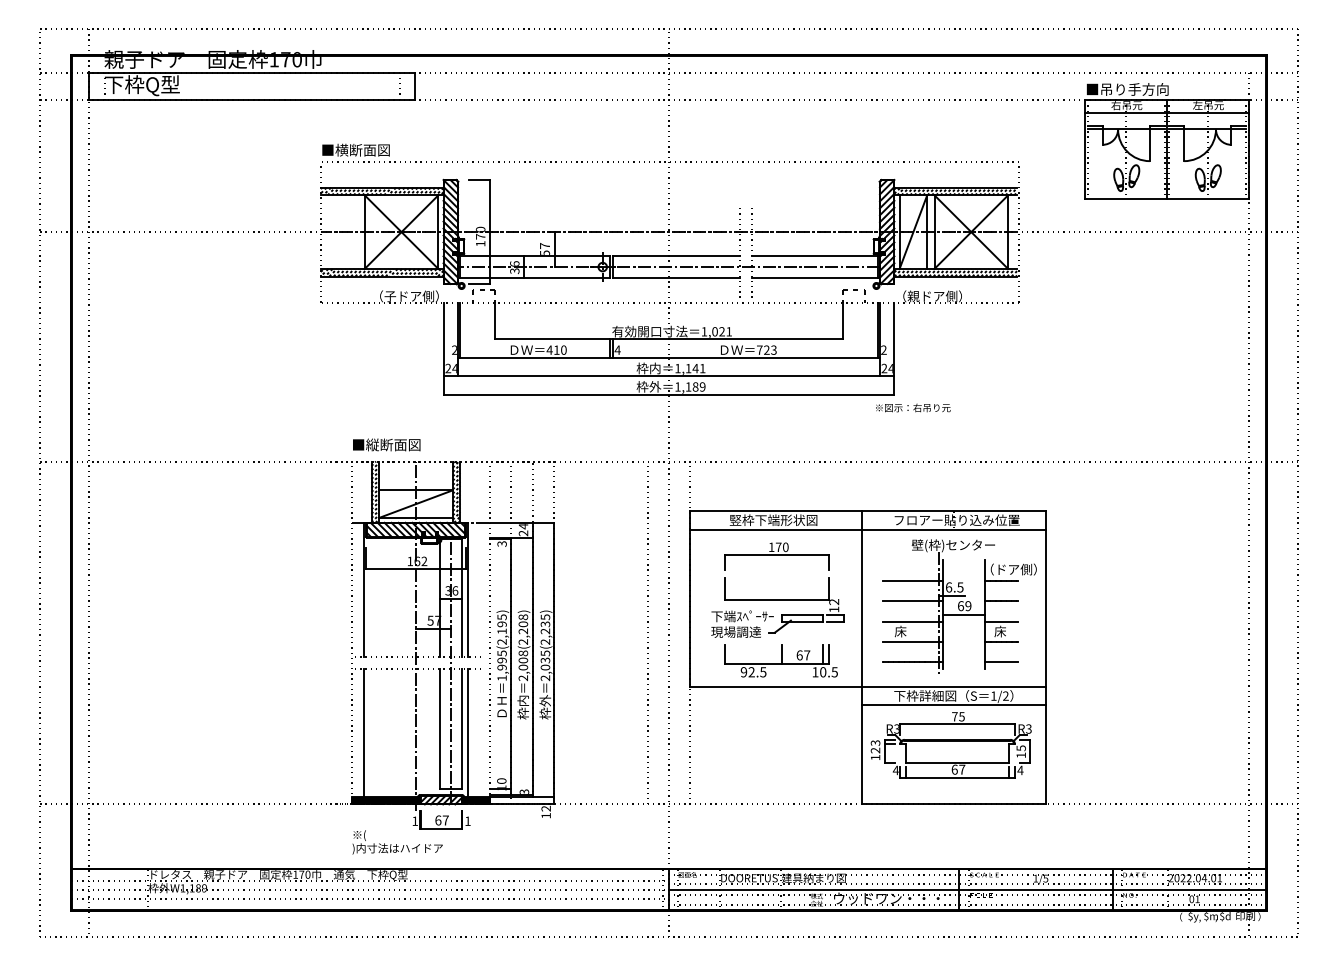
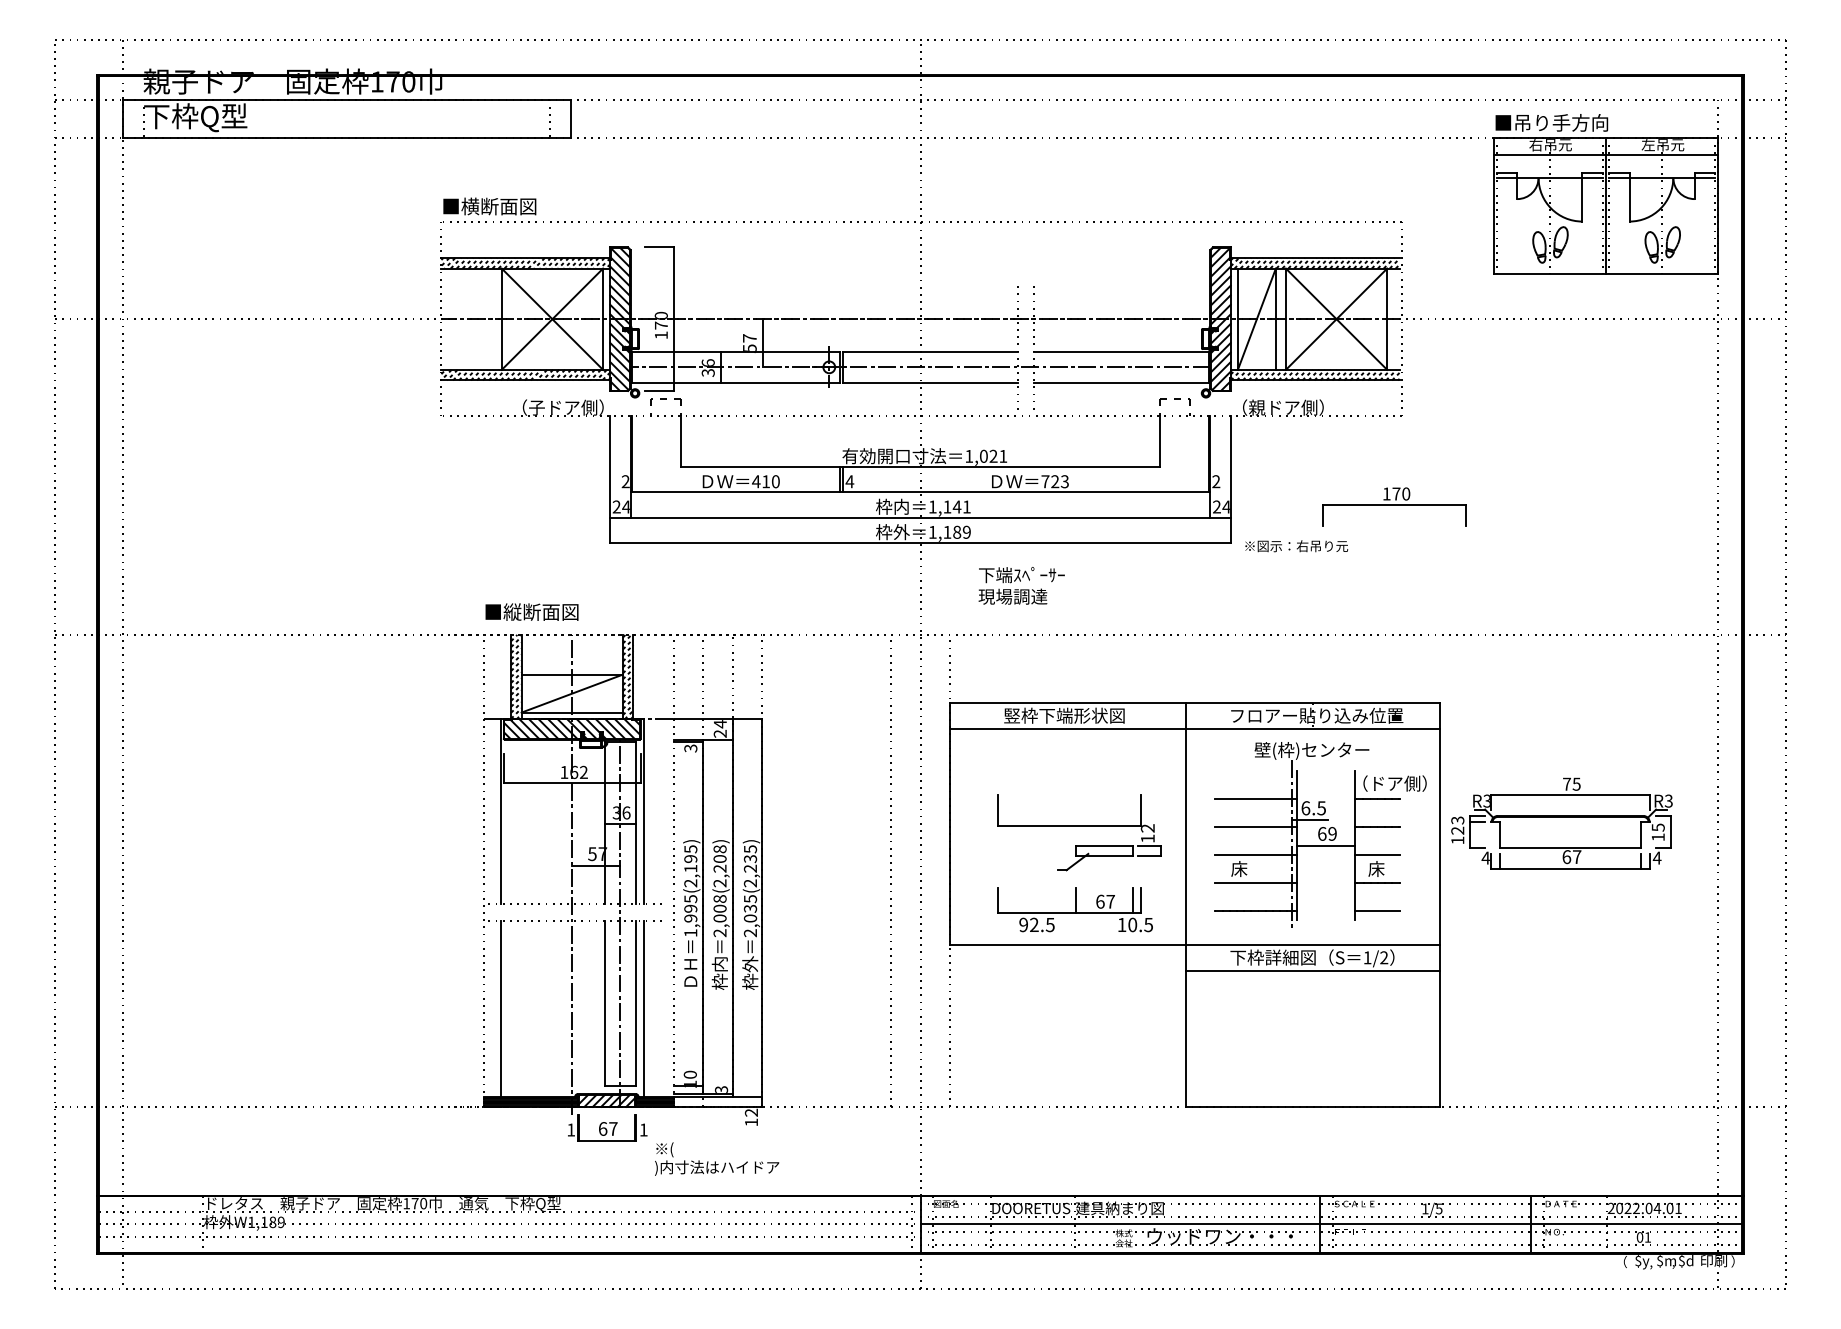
text: (913, 408) -> (1296, 546), moved
part: (777, 556) -> (1394, 506), moved
text: (742, 623) -> (1021, 585), moved
part: (950, 745) -> (1561, 823), moved
text: (397, 841) -> (717, 1158), moved

